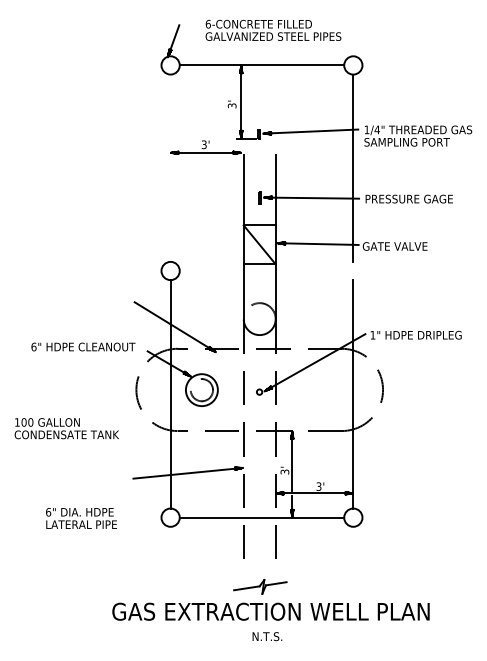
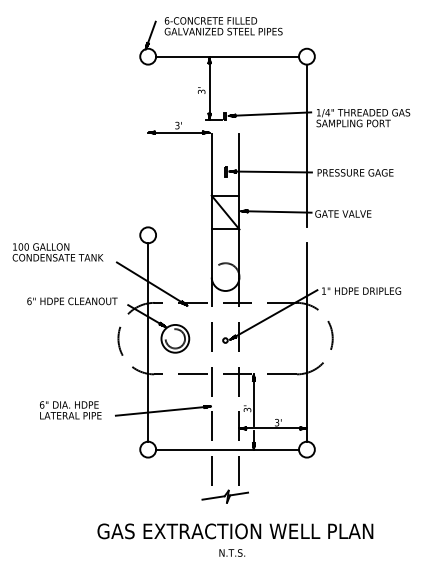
text: (273, 29) -> (223, 25), moved
text: (66, 428) -> (57, 252), moved
text: (81, 518) -> (70, 410), moved
part: (260, 586) -> (225, 496), moved

